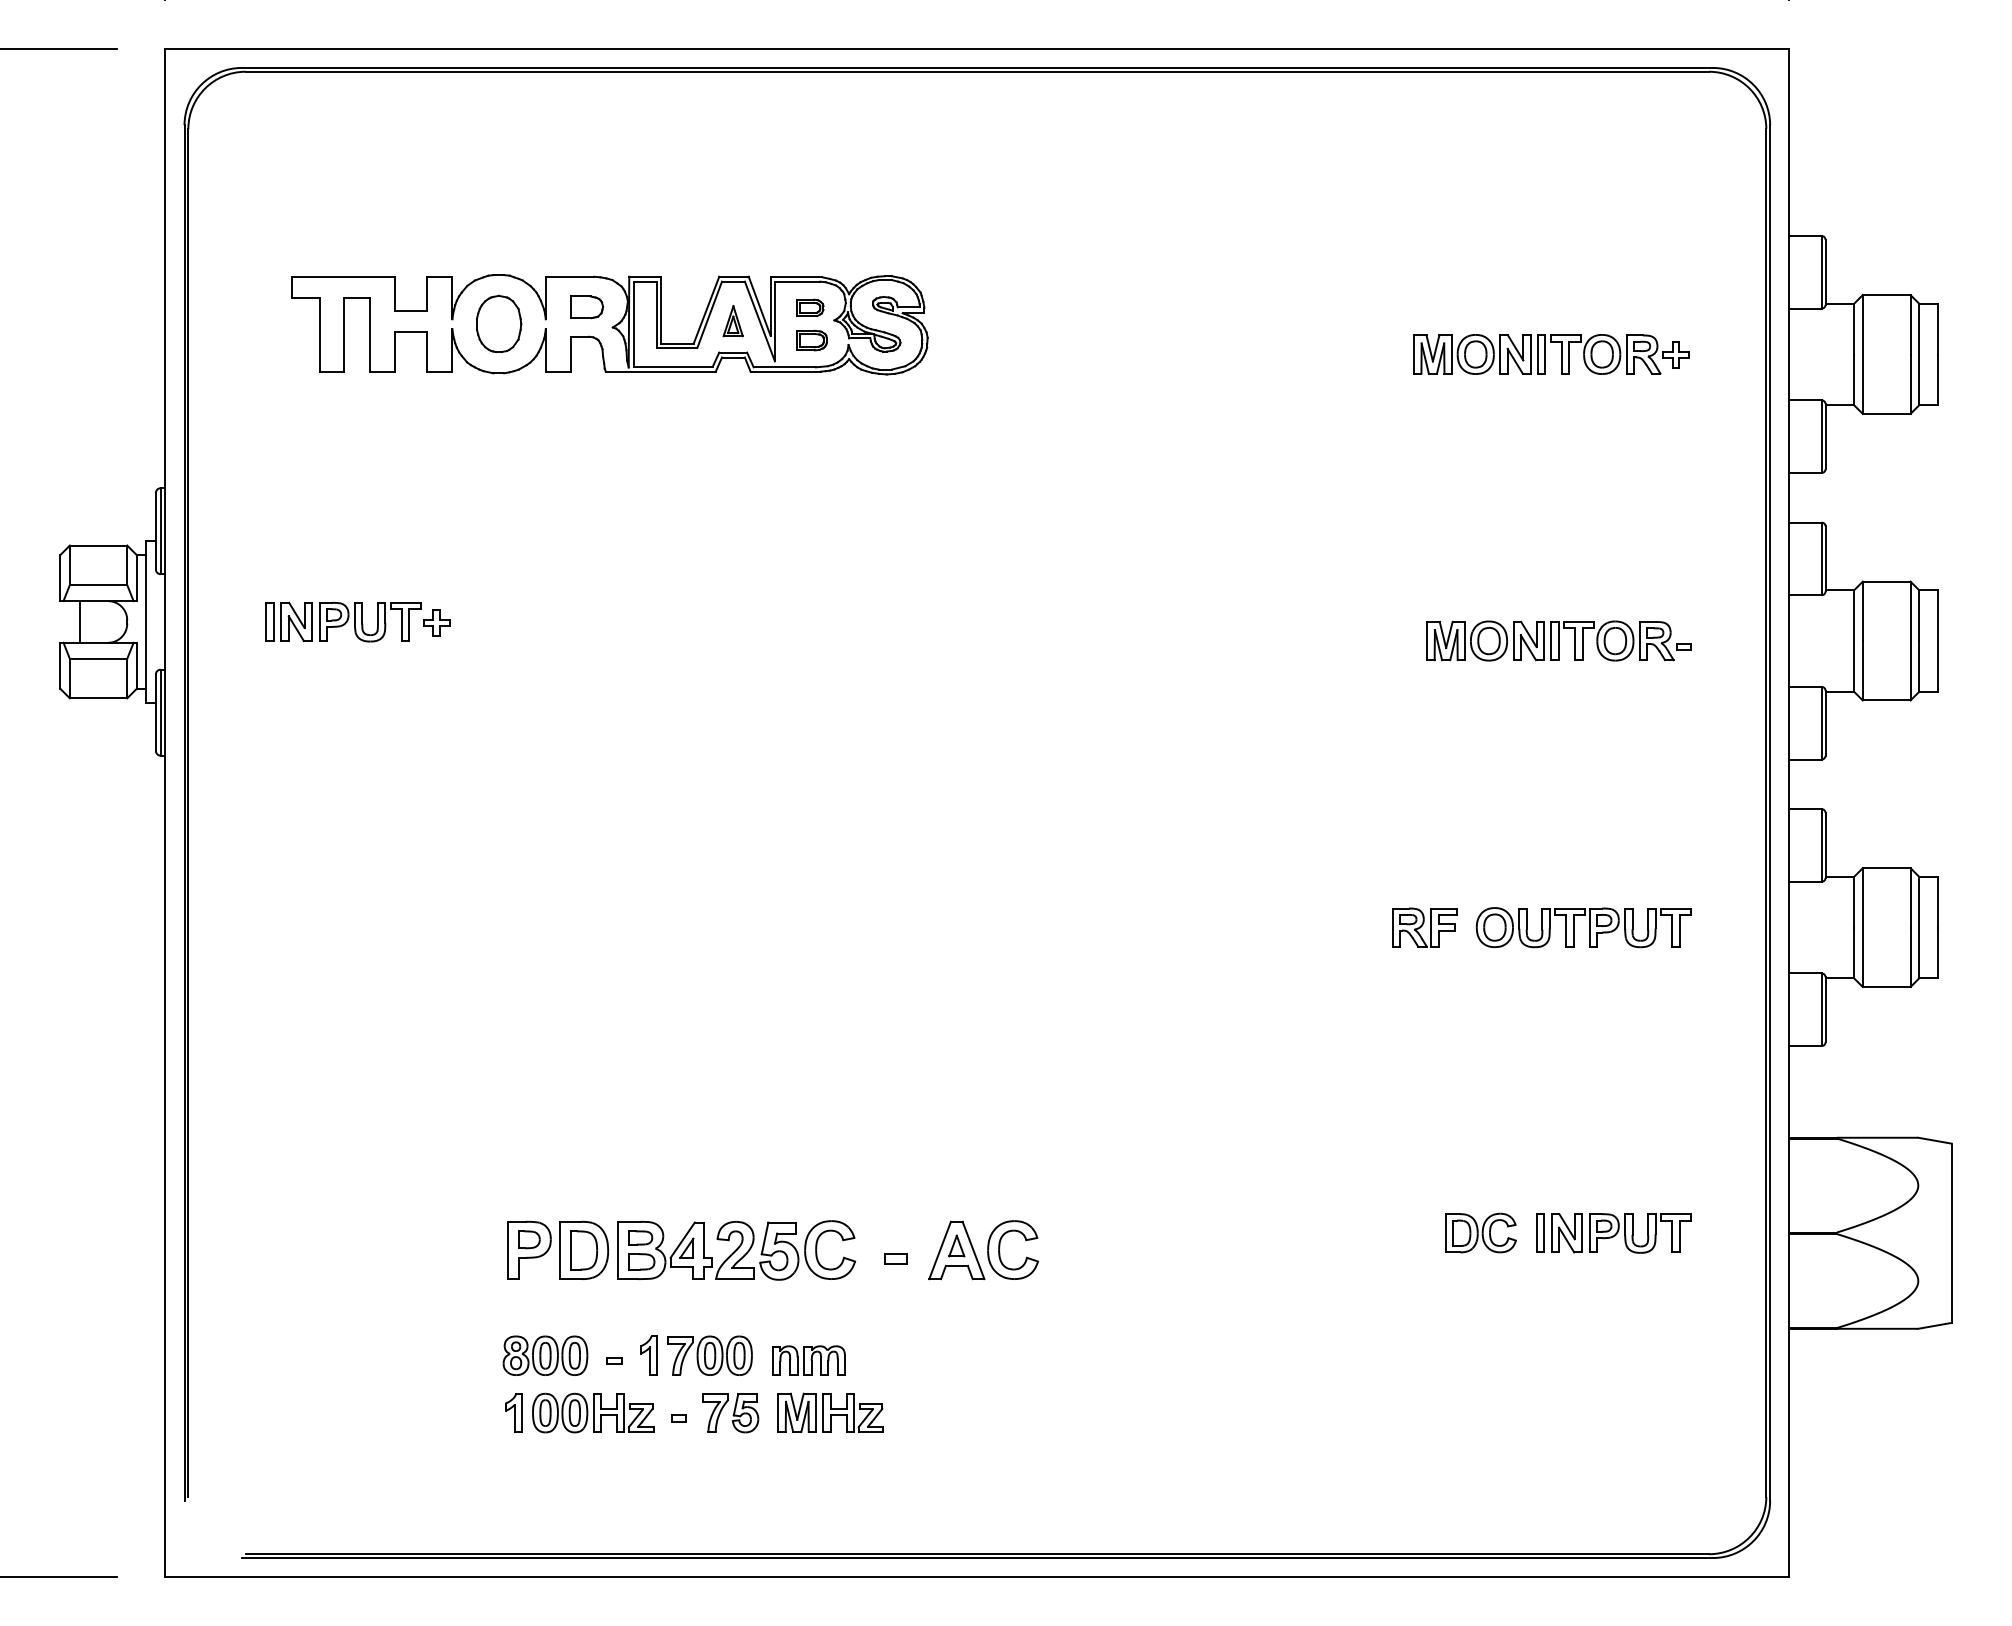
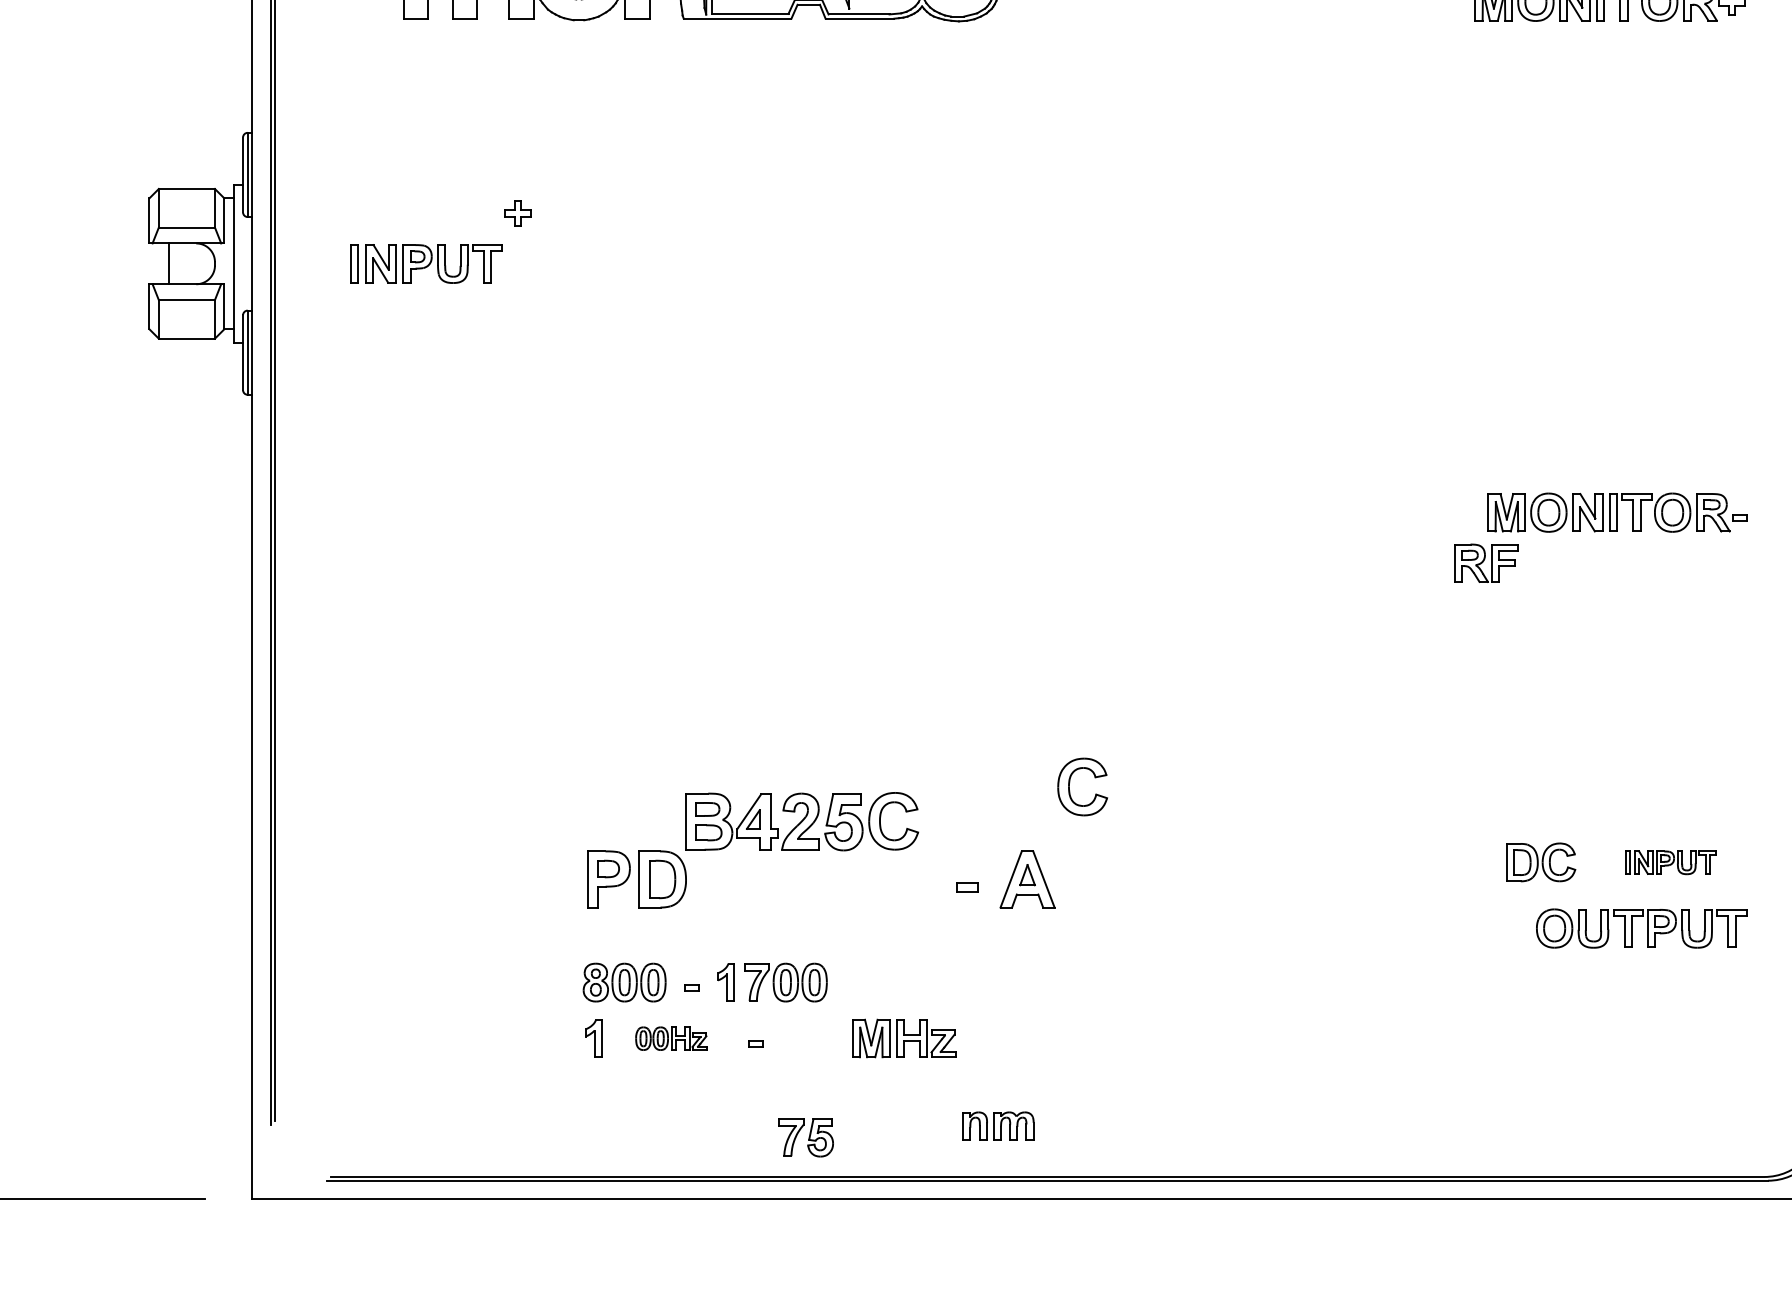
part: (436, 622) -> (517, 213), moved
part: (1558, 640) -> (1616, 512), moved
part: (1583, 927) -> (1641, 928), moved
part: (1613, 1233) -> (1670, 862), size x0.6
part: (1000, 1247) -> (1070, 784), moved
part: (736, 1250) -> (801, 821), moved
part: (808, 1360) -> (997, 1126), moved
part: (593, 1412) -> (671, 1038), size x0.6
part: (730, 1413) -> (805, 1138), moved

